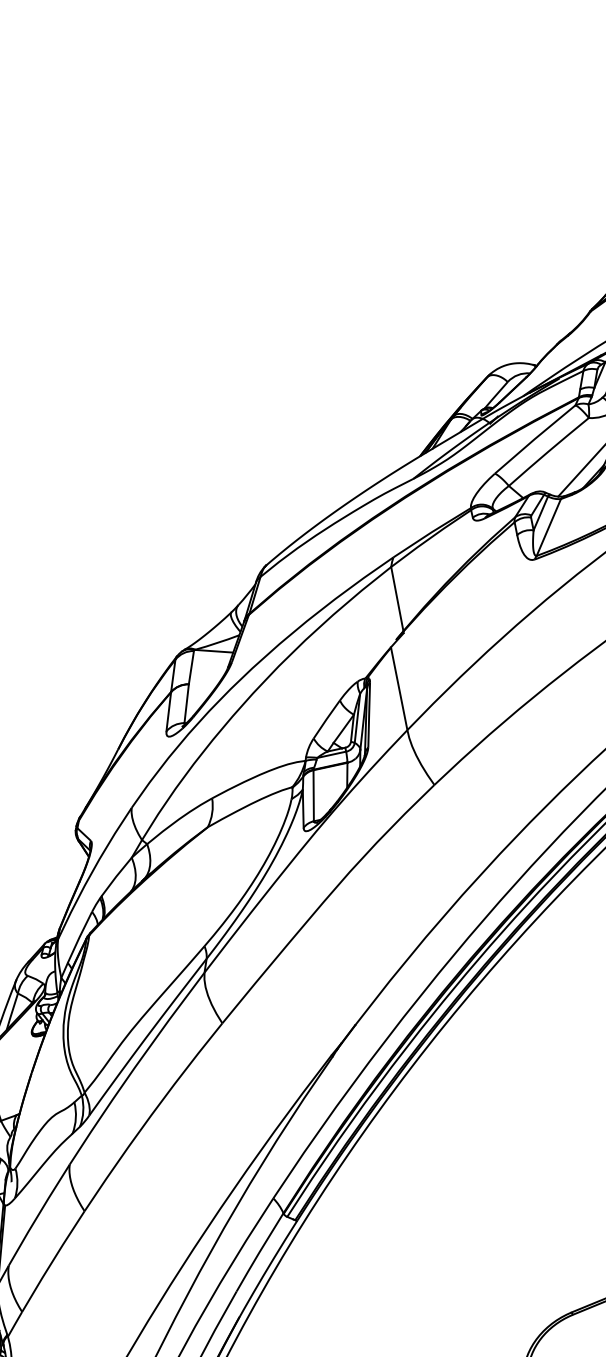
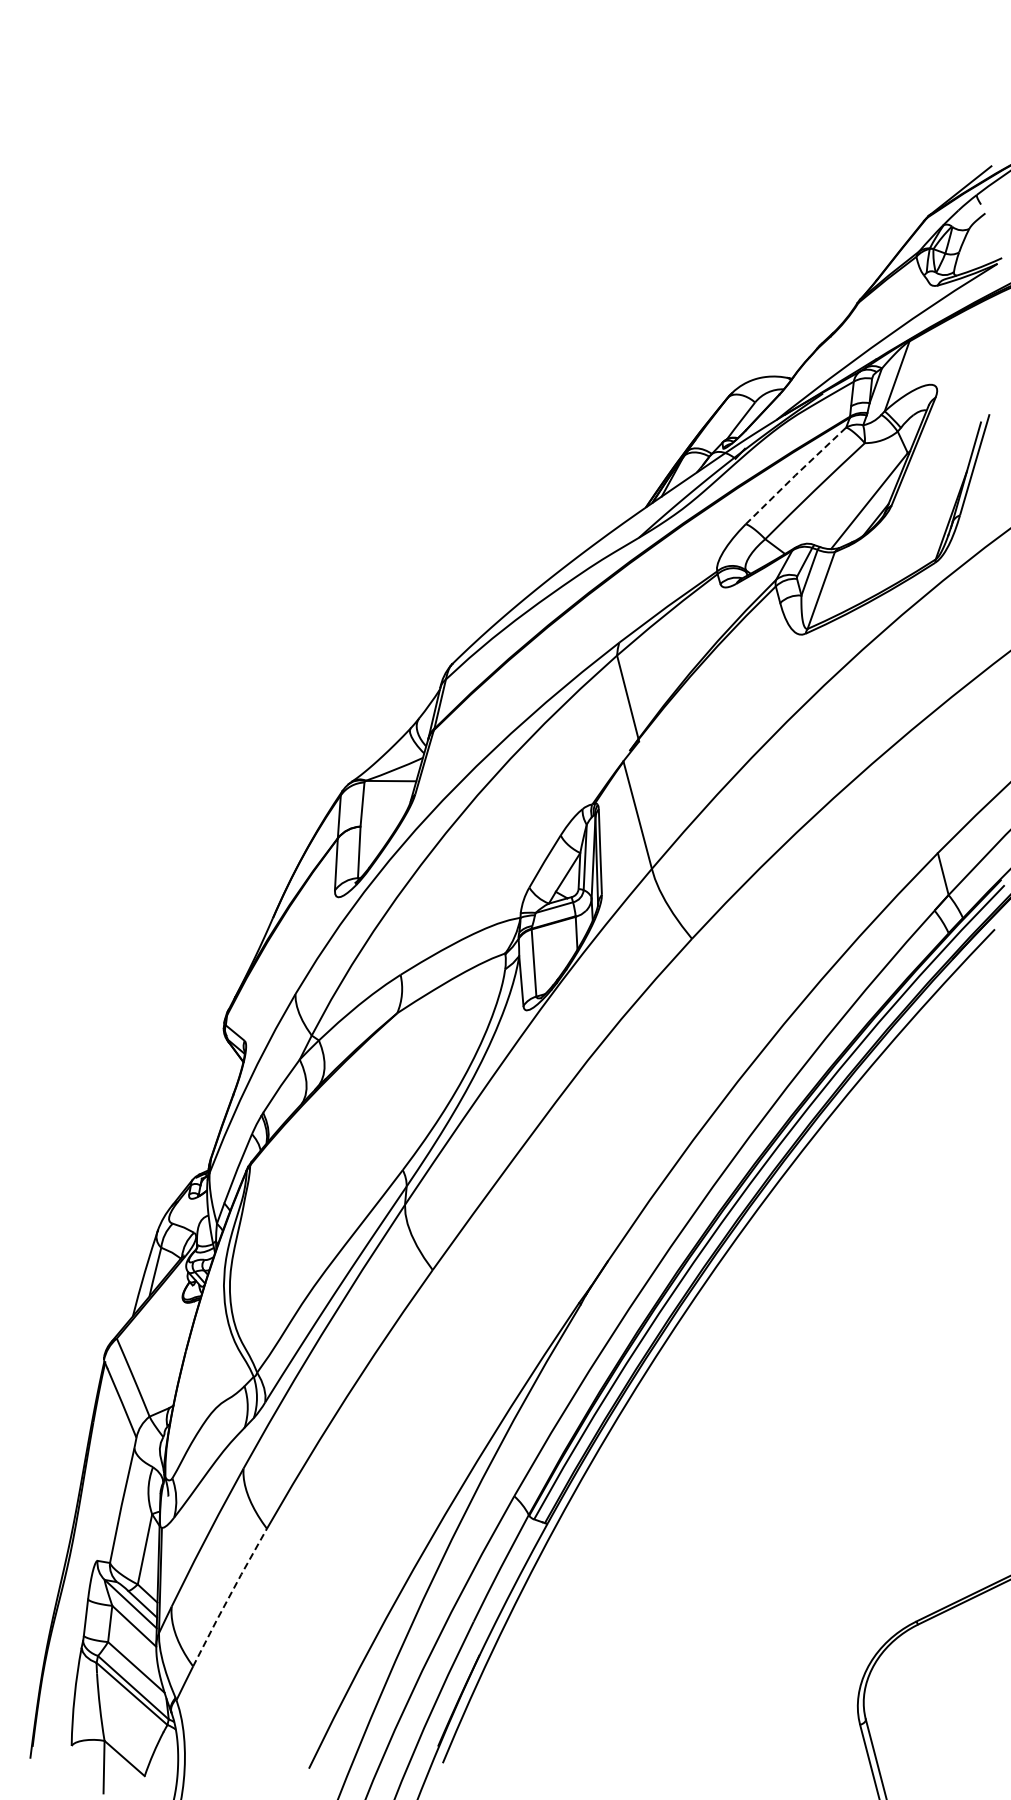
line: (534, 439) -> (795, 475), solid -> dashed
line: (53, 1260) -> (229, 1596), solid -> dashed

